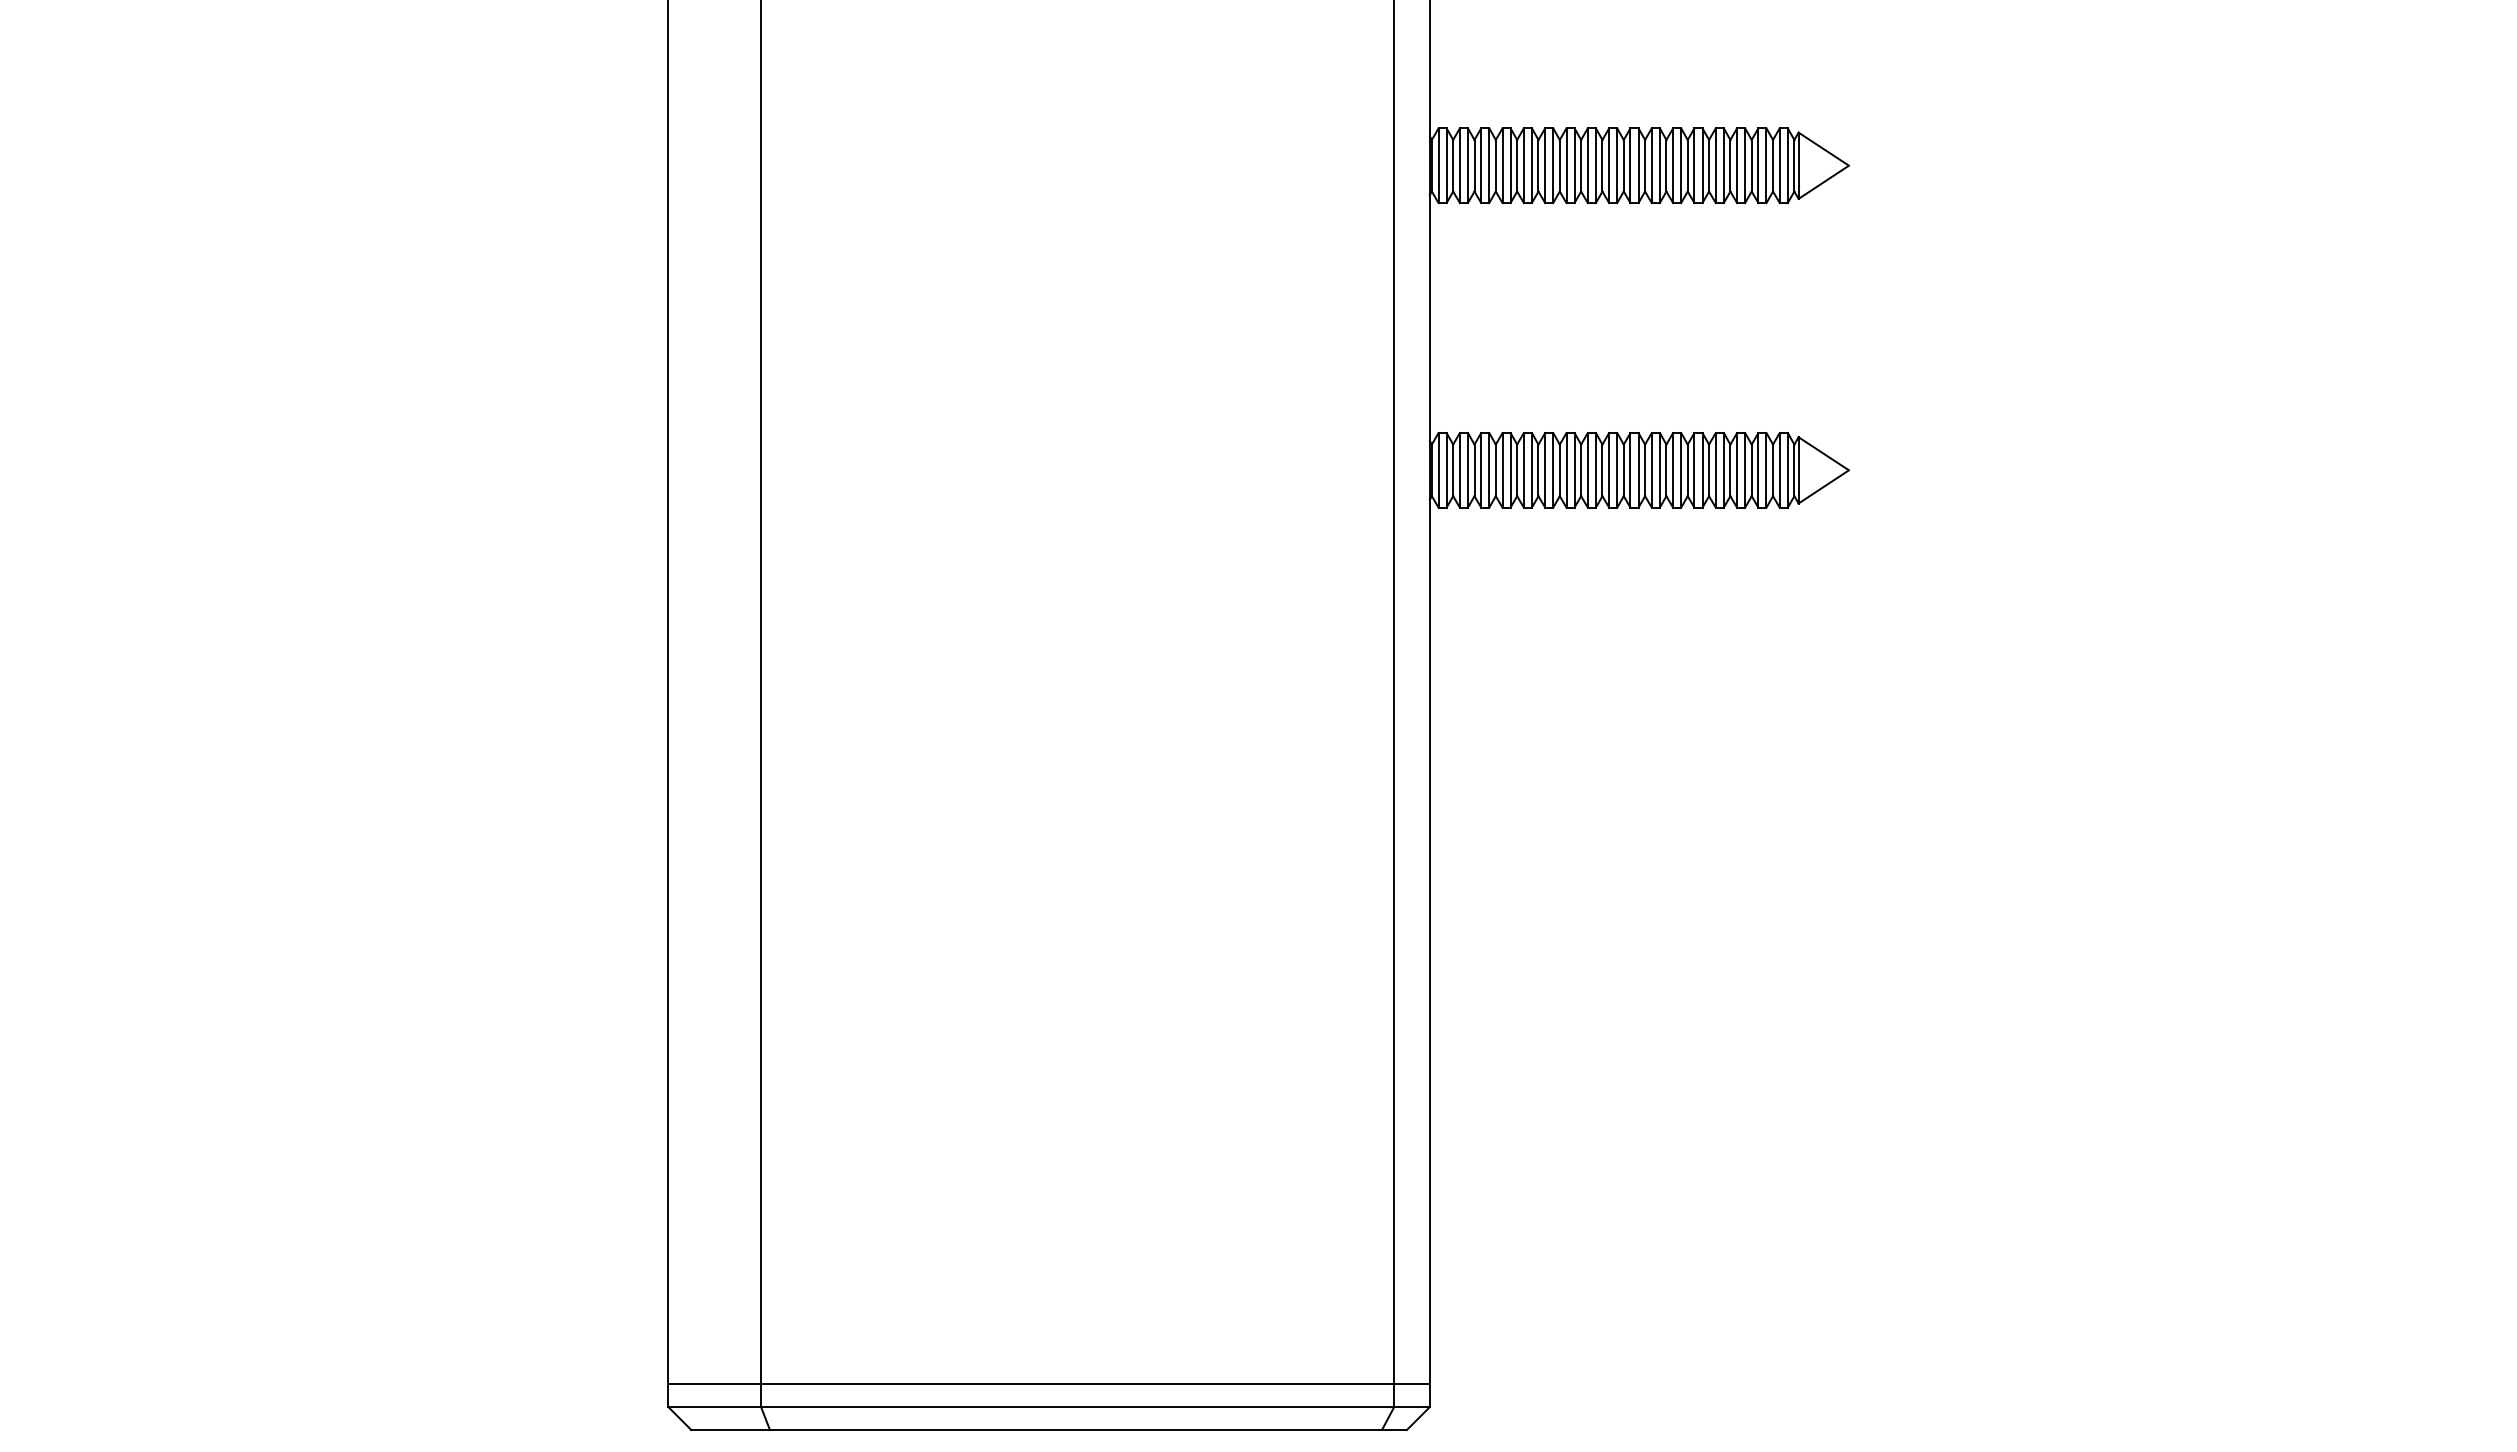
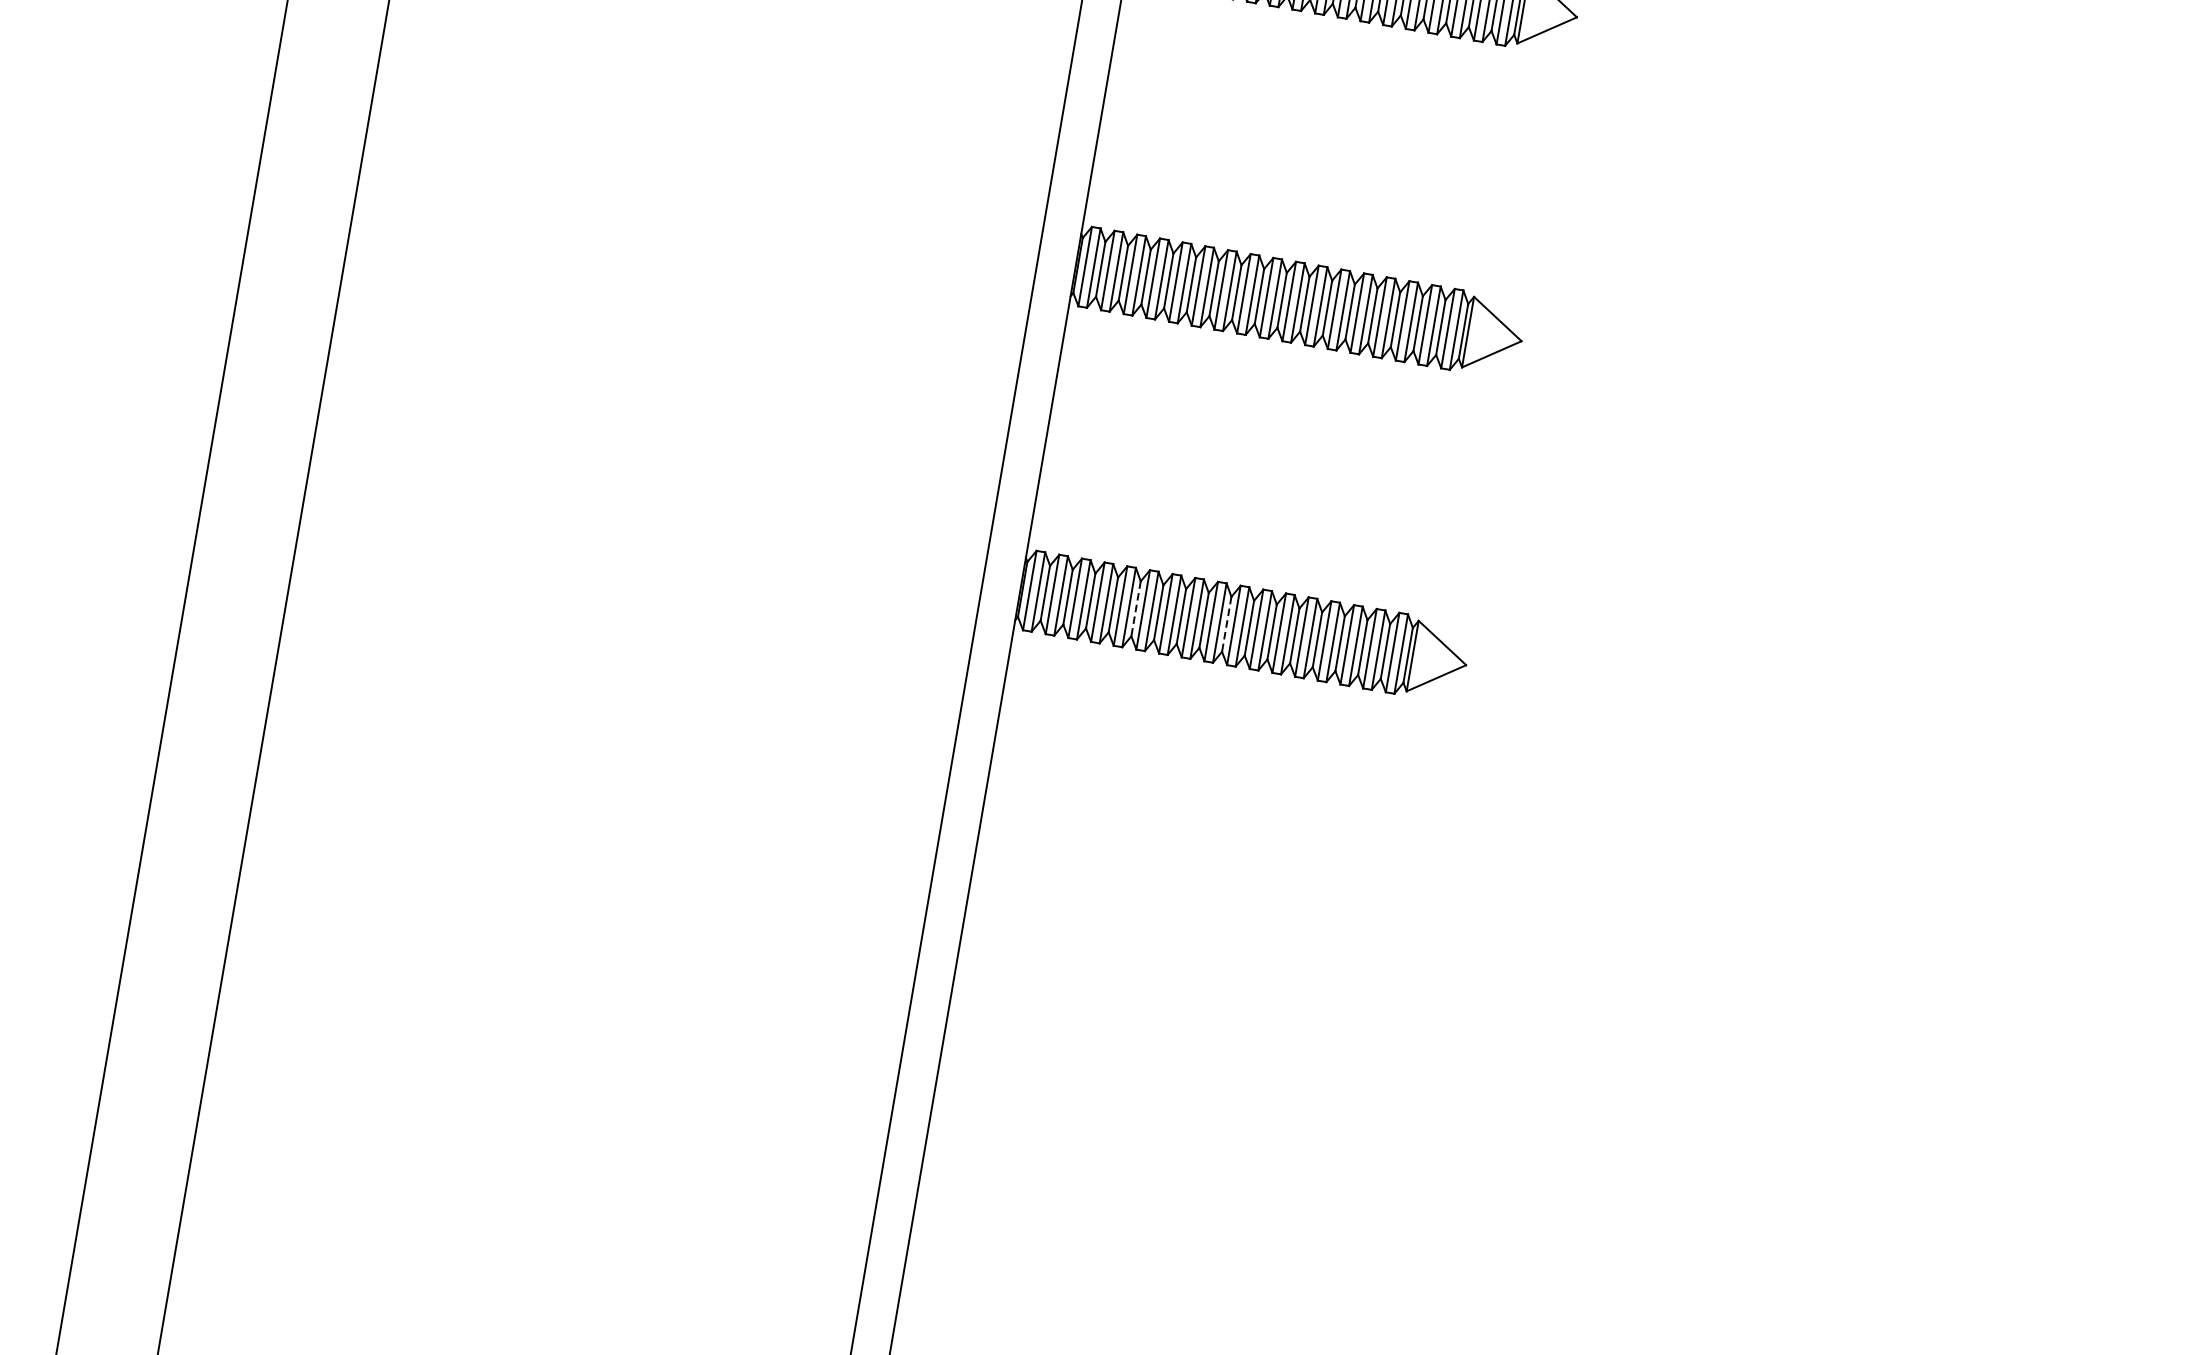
line: (1538, 470) -> (1136, 608), solid -> dashed
line: (1623, 470) -> (1226, 624), solid -> dashed

